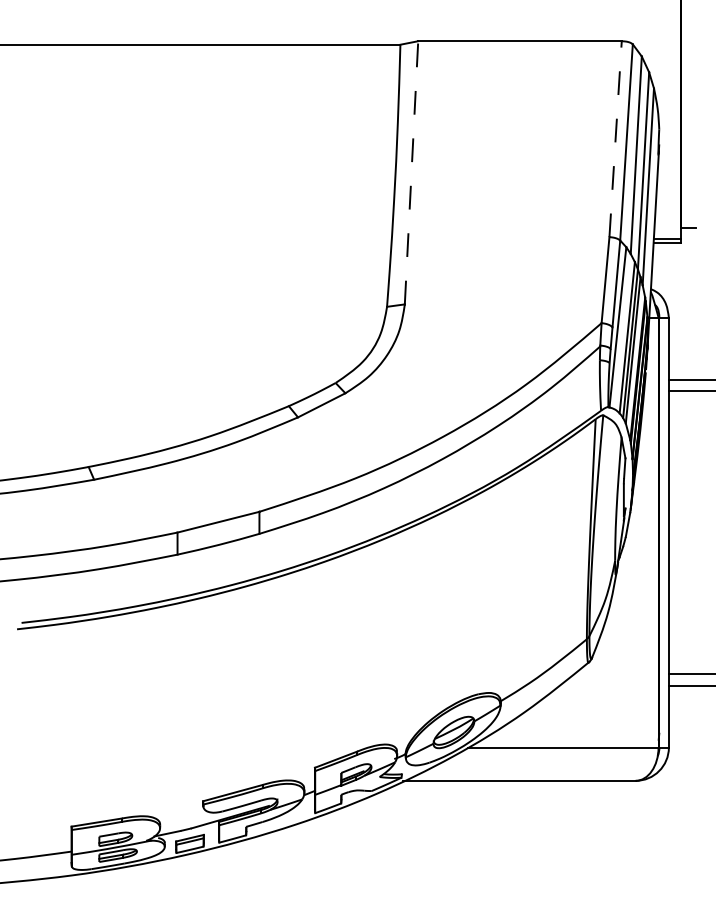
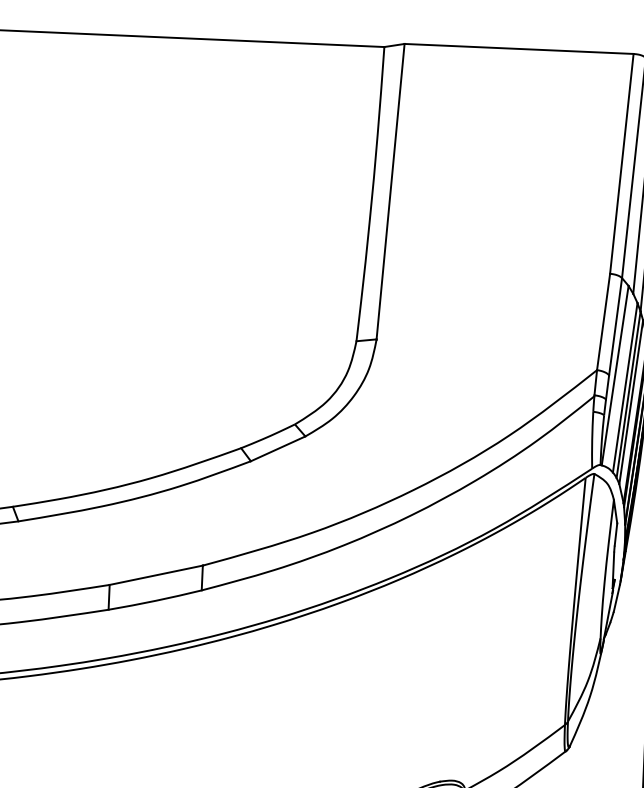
line: (615, 138) -> (621, 163), dashed -> solid
line: (411, 172) -> (390, 191), dashed -> solid

